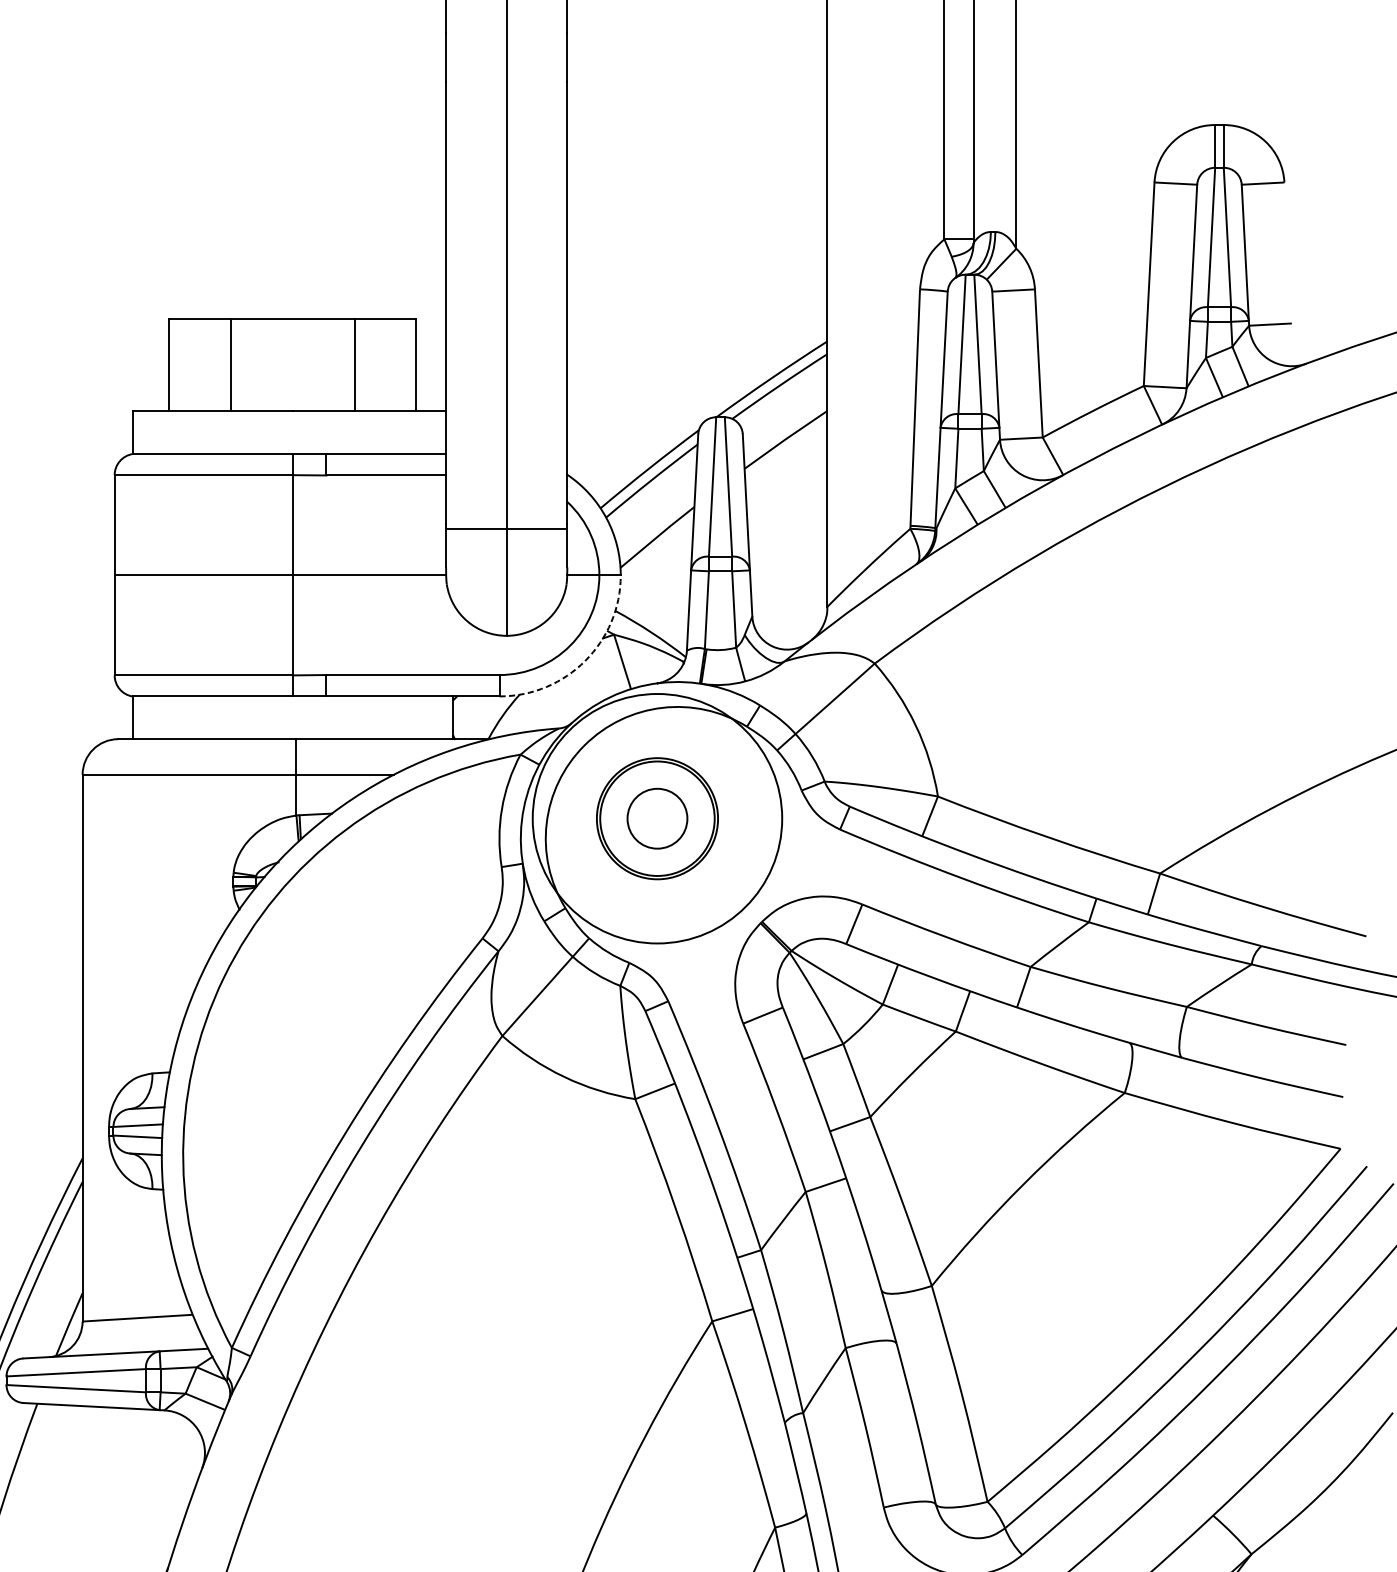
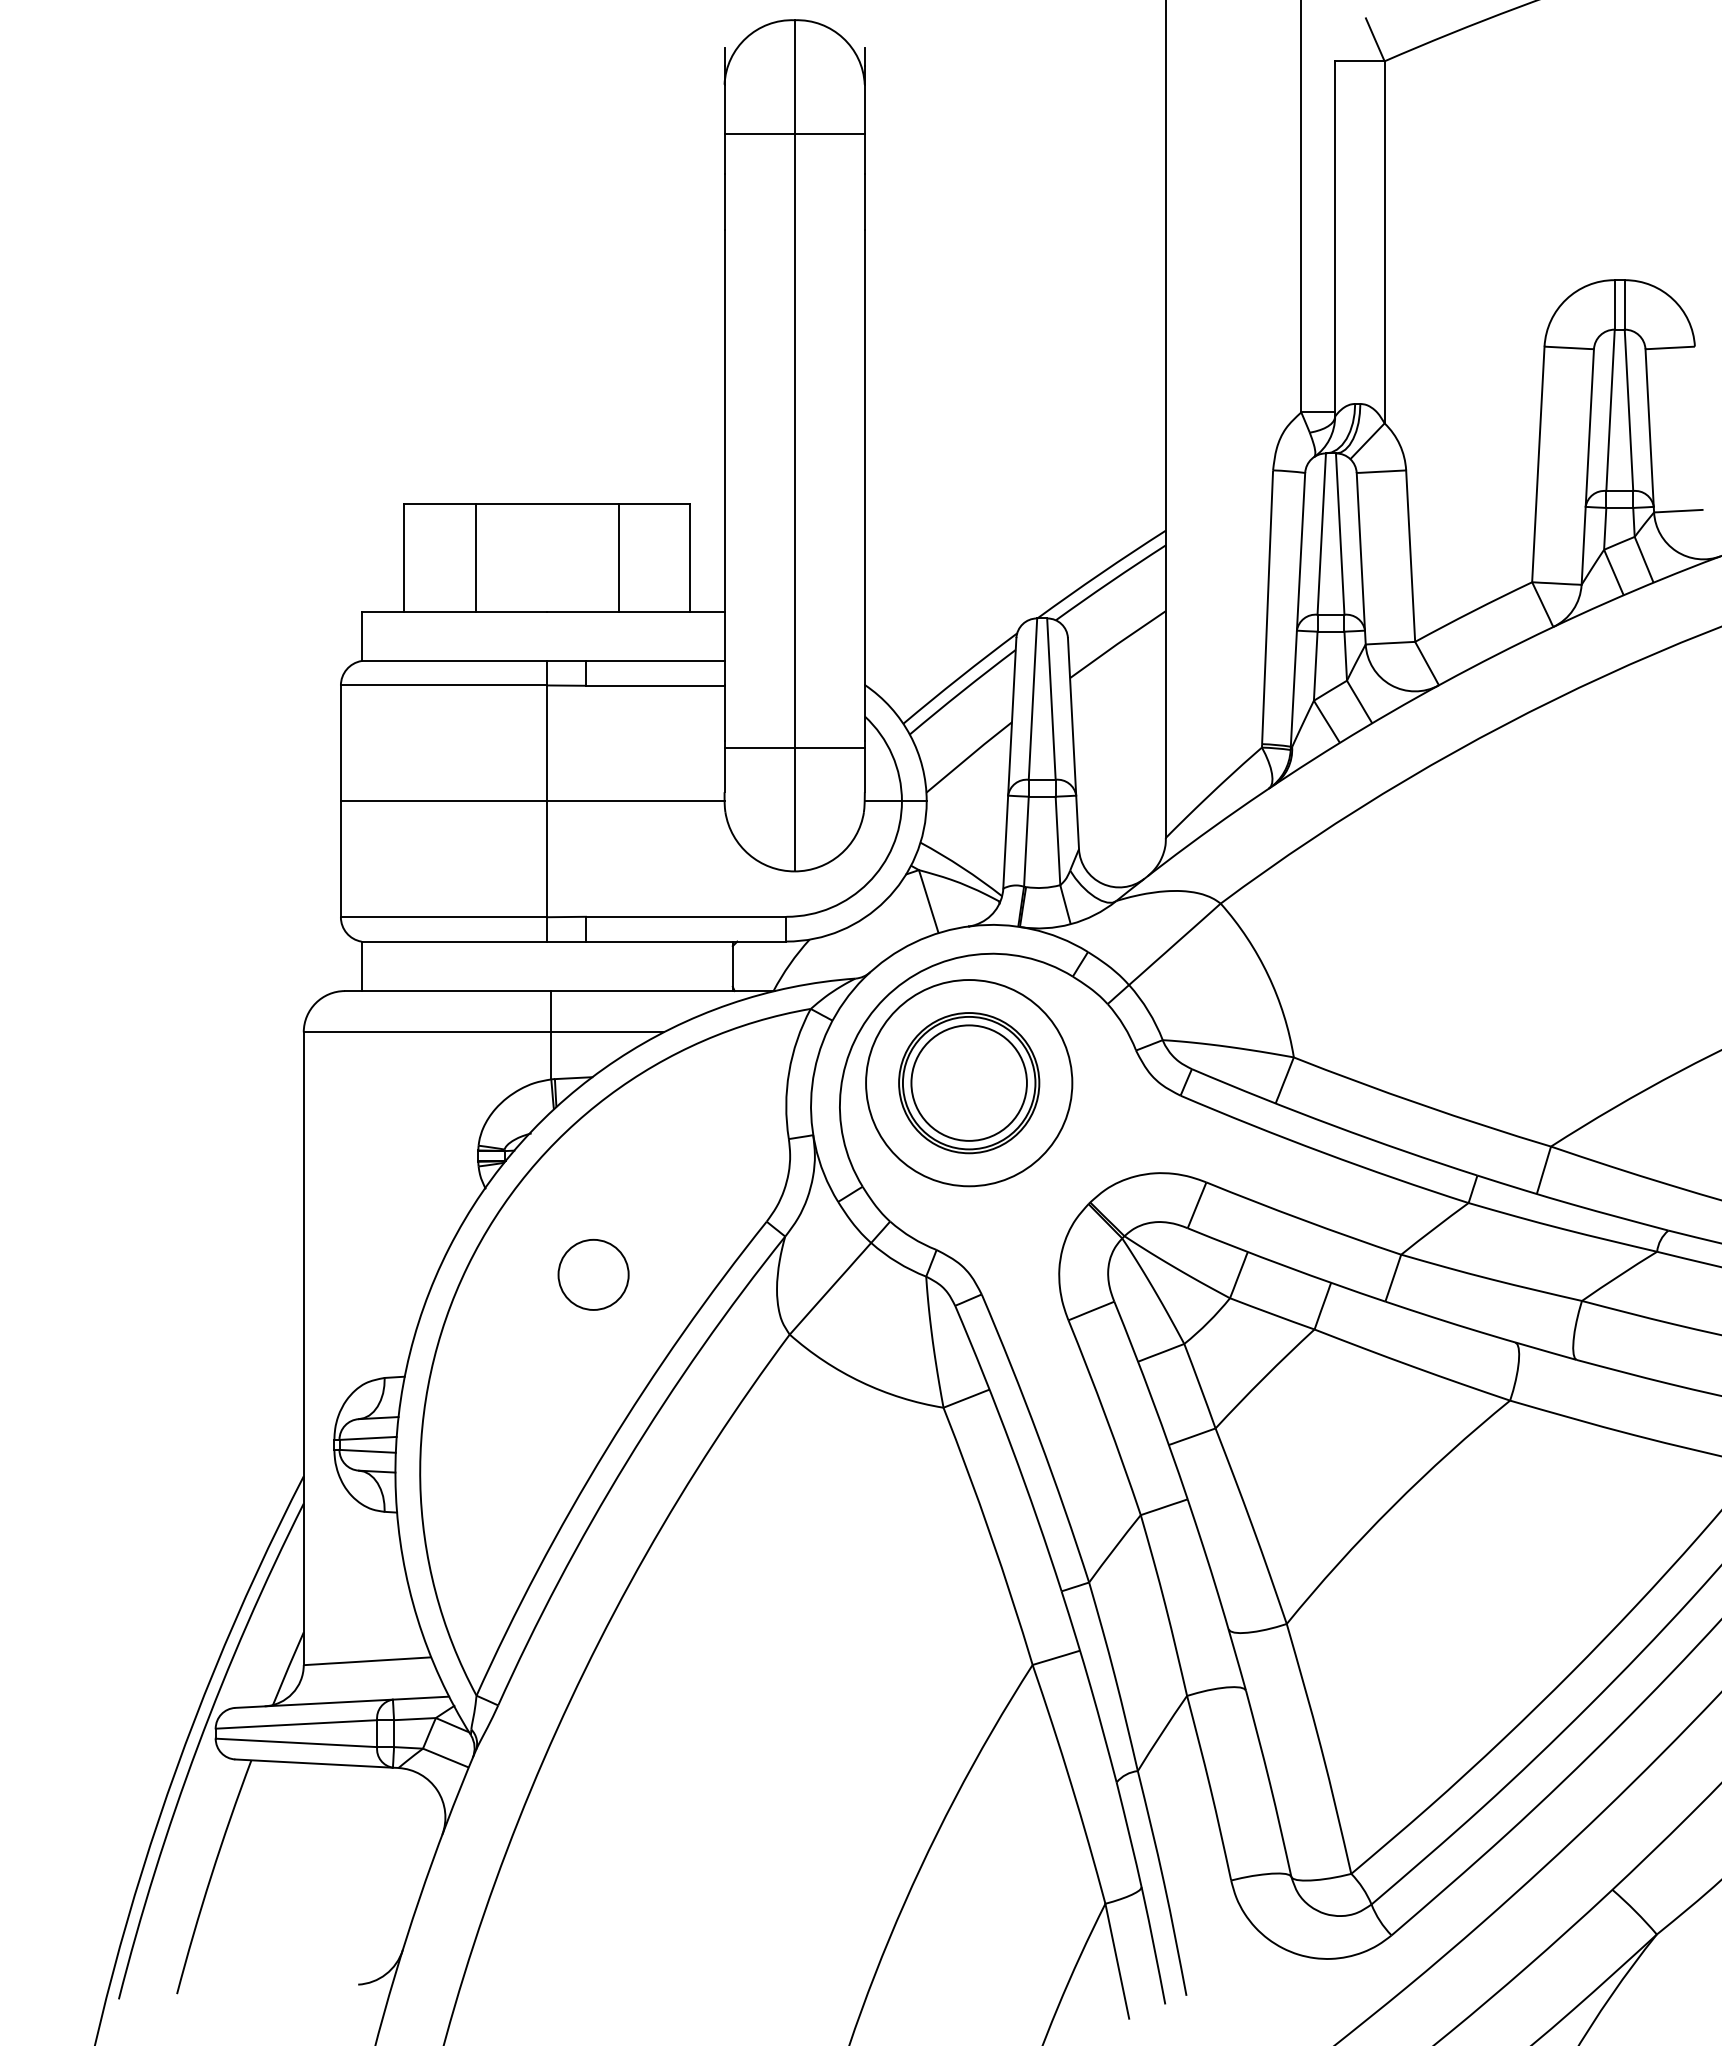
arc: (585, 660) -> (885, 900), dashed -> solid
circle: (656, 818) -> (968, 1082), size x1.67
circle: (657, 819) -> (969, 1083), size x0.71
circle: (332, 984) -> (593, 1274), added

